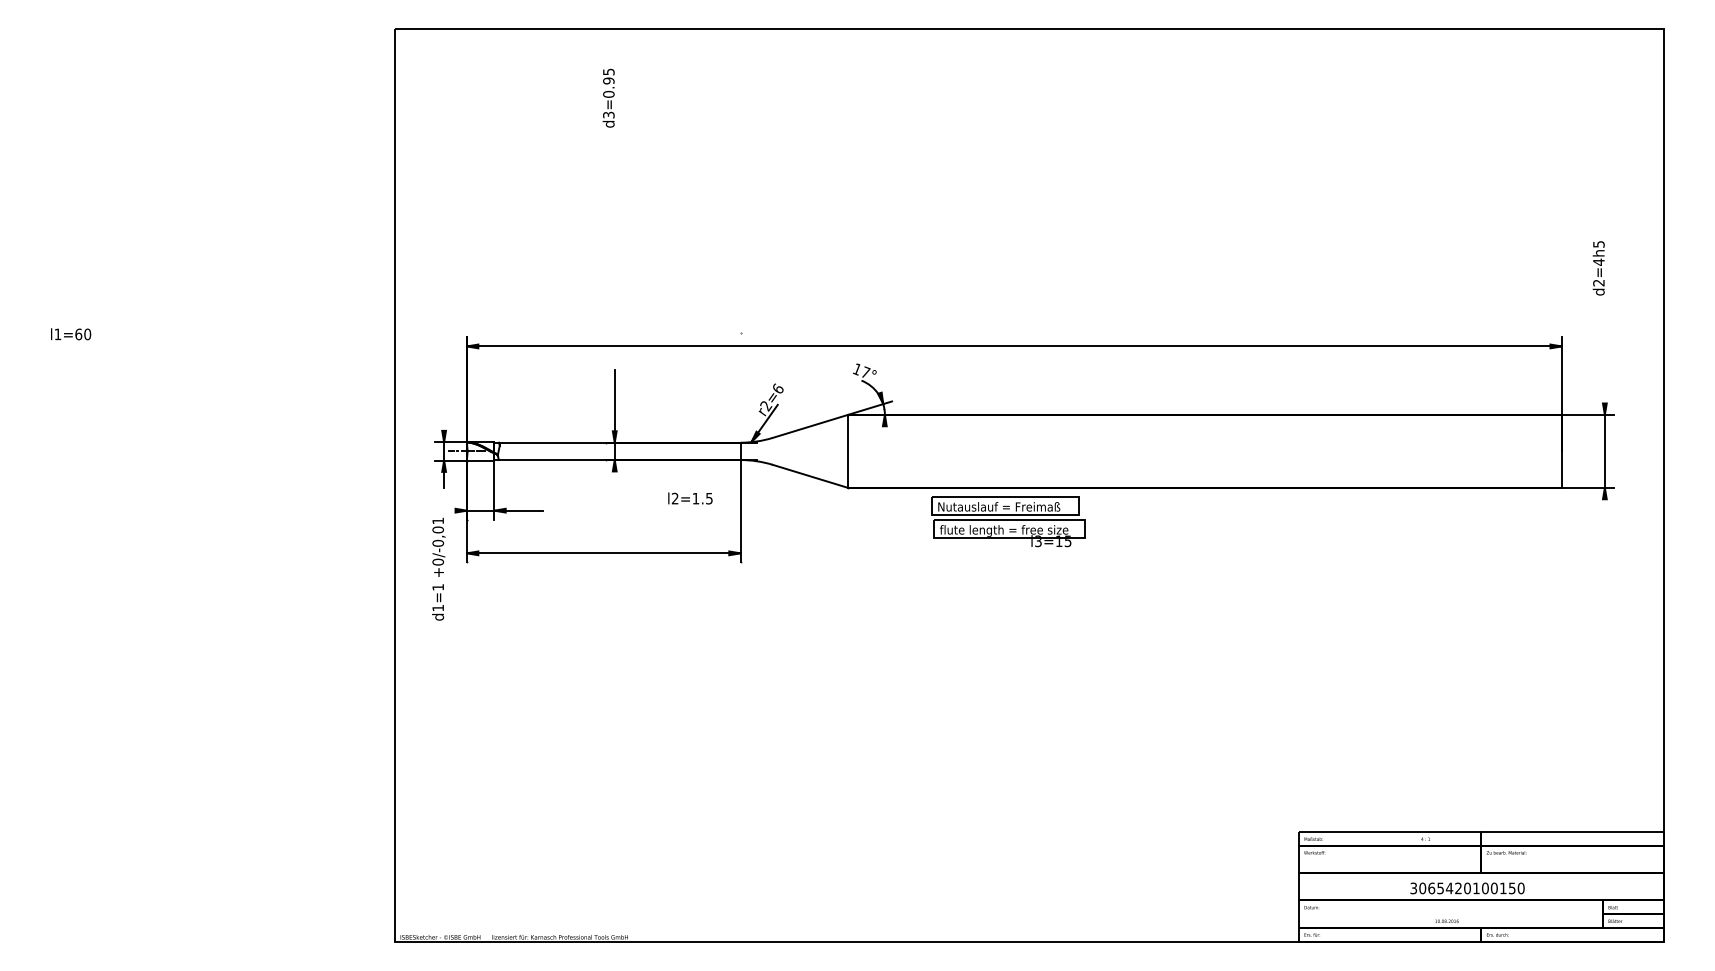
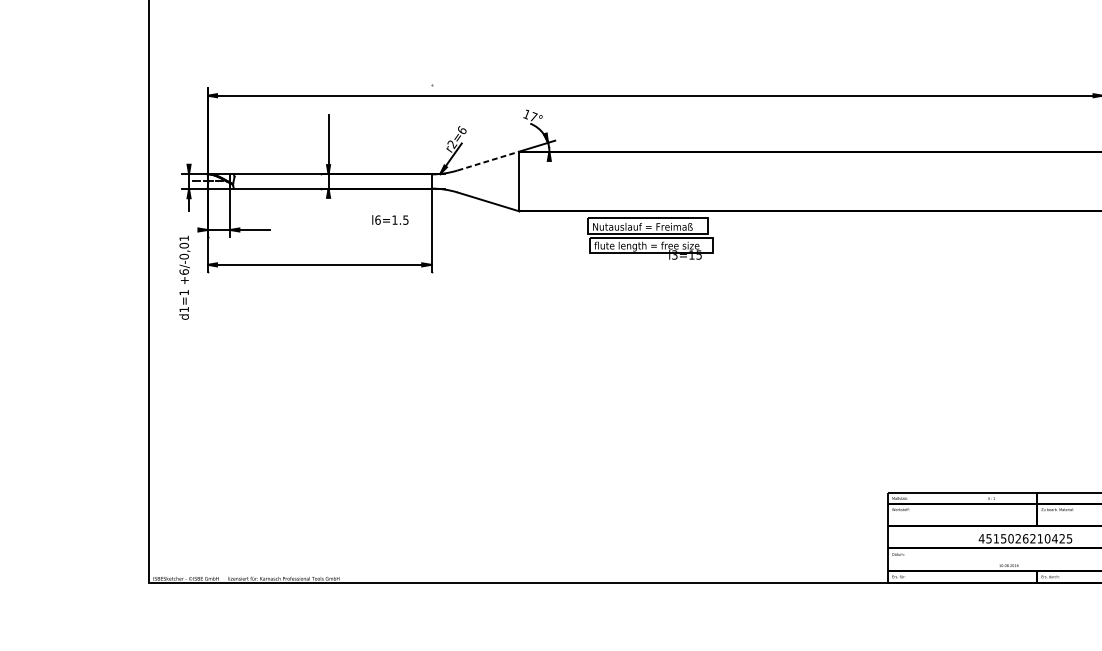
line: (810, 426) -> (488, 161), solid -> dashed
text: (674, 498) -> (377, 220), l2=1.5 -> l6=1.5
text: (437, 561) -> (183, 271), +0/-0,01 -> +6/-0,01
text: (1467, 888) -> (1025, 538), 3065420100150 -> 4515026210425

